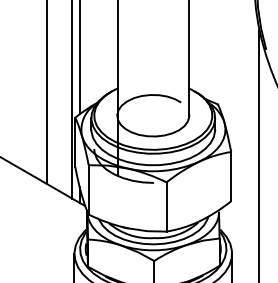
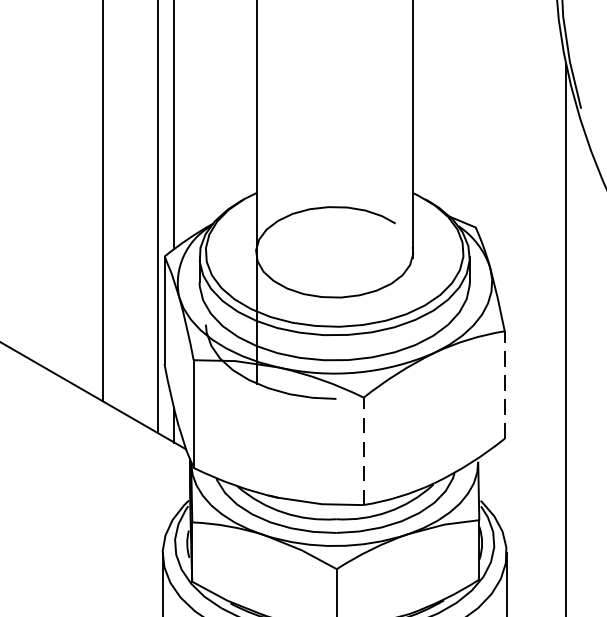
line: (231, 176) -> (505, 384), solid -> dashed
line: (166, 206) -> (363, 450), solid -> dashed

